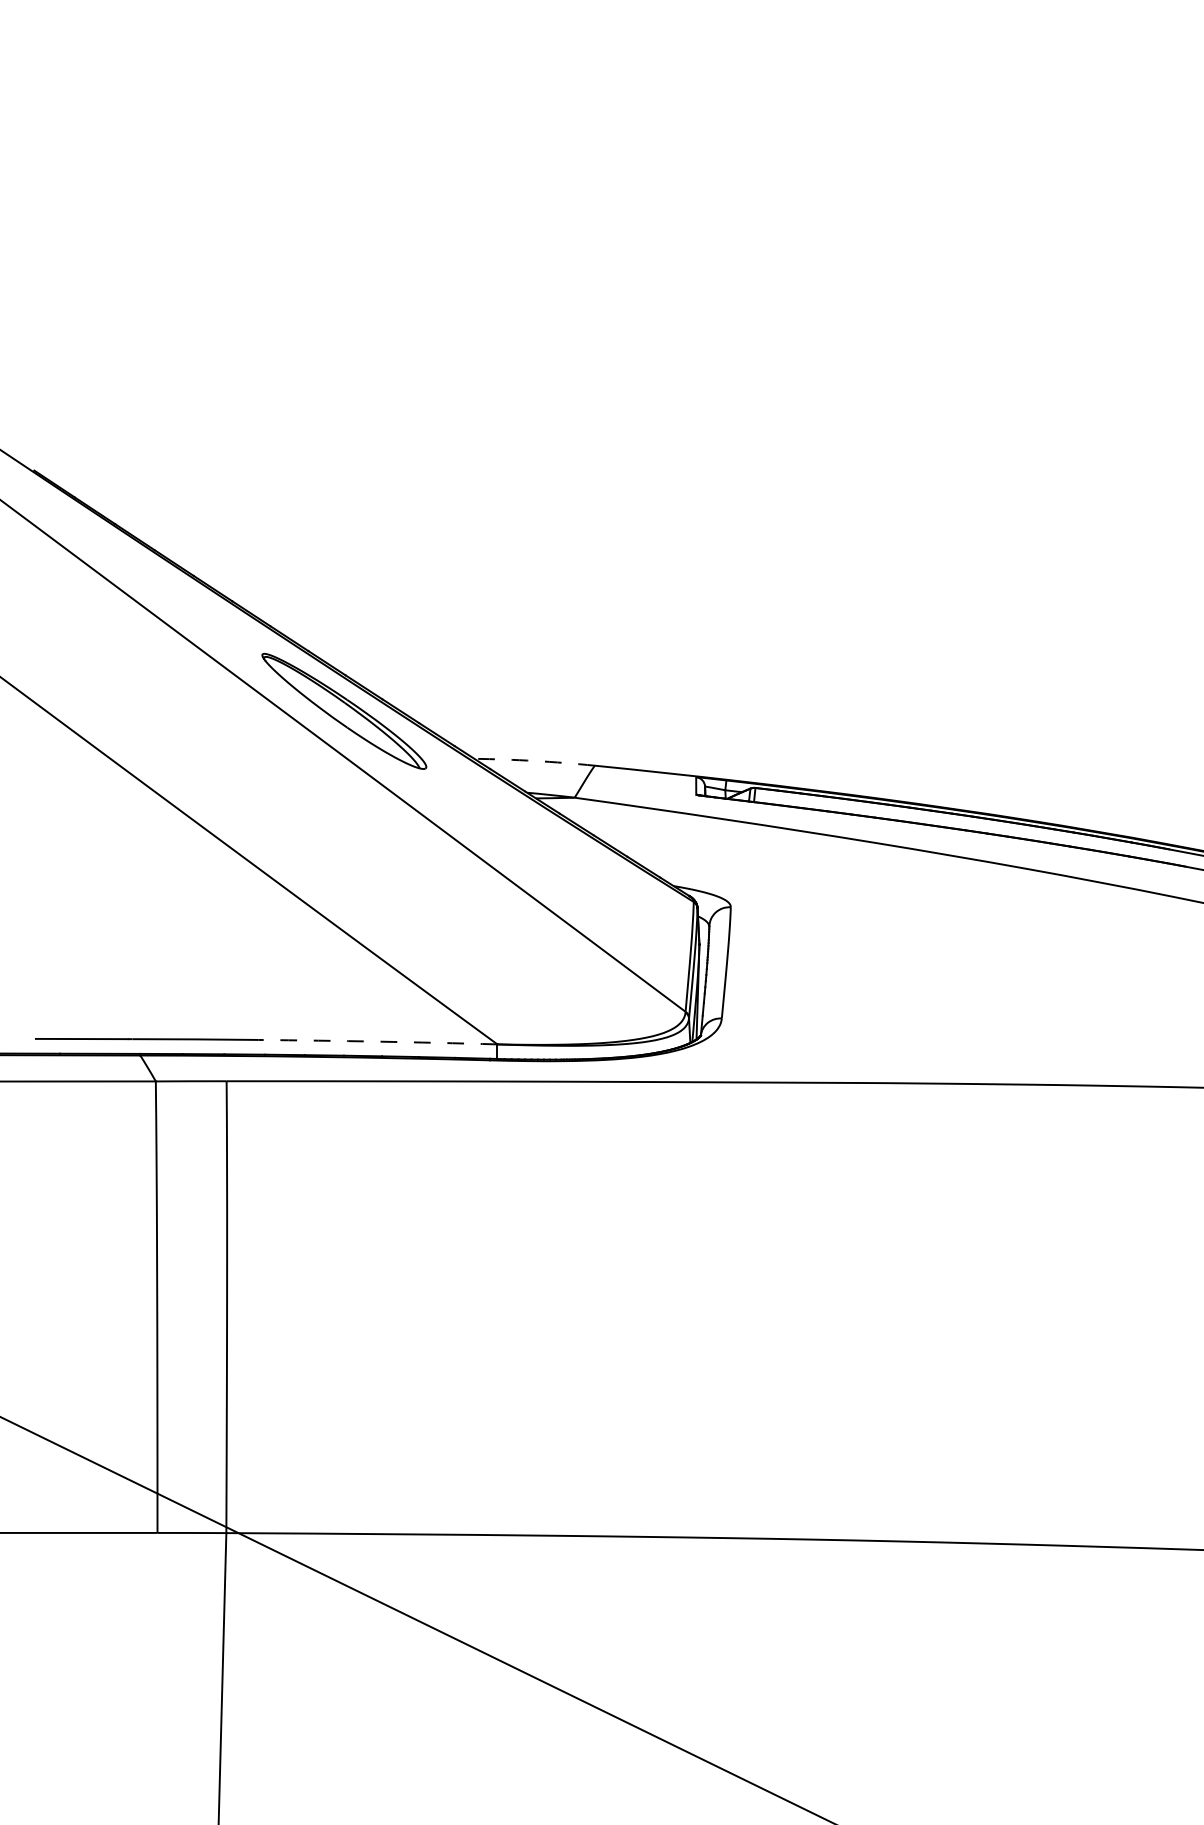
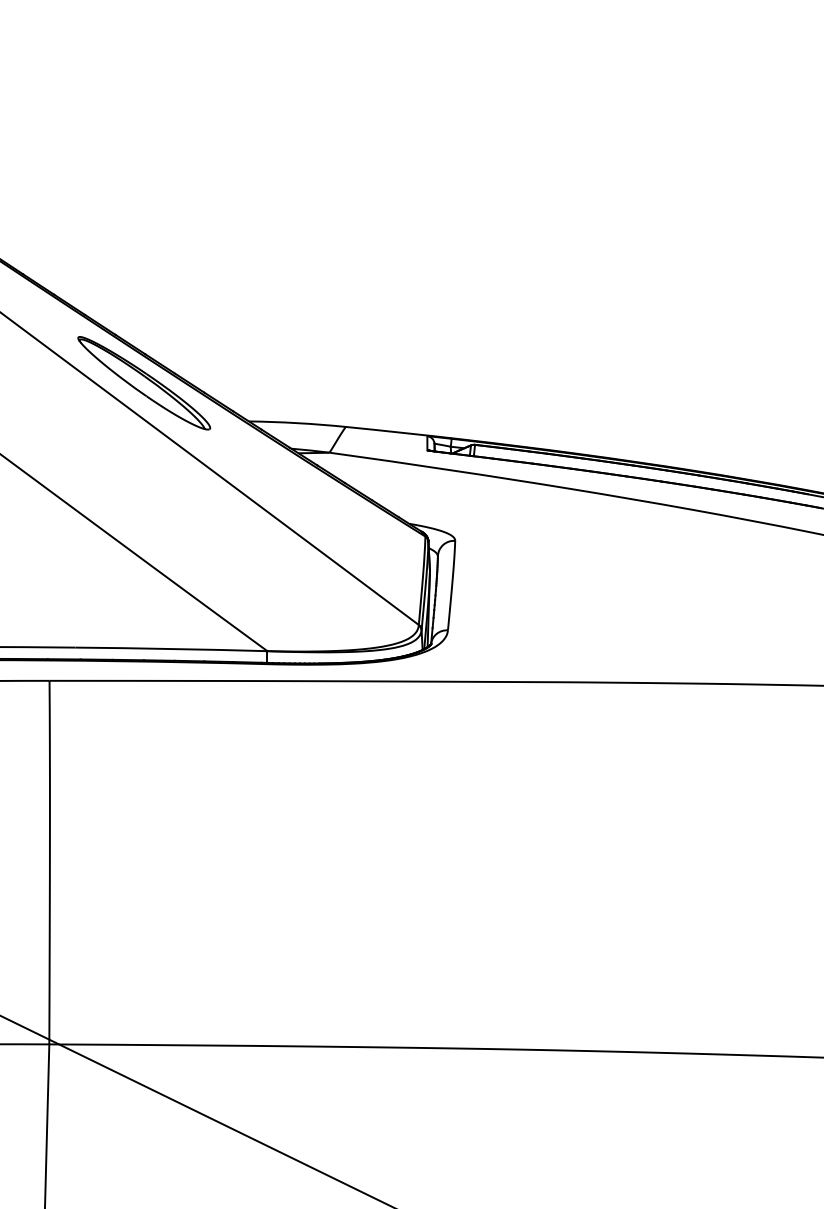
arc: (534, 760) -> (297, 422), dashed -> solid
arc: (378, 1041) -> (171, 648), dashed -> solid

